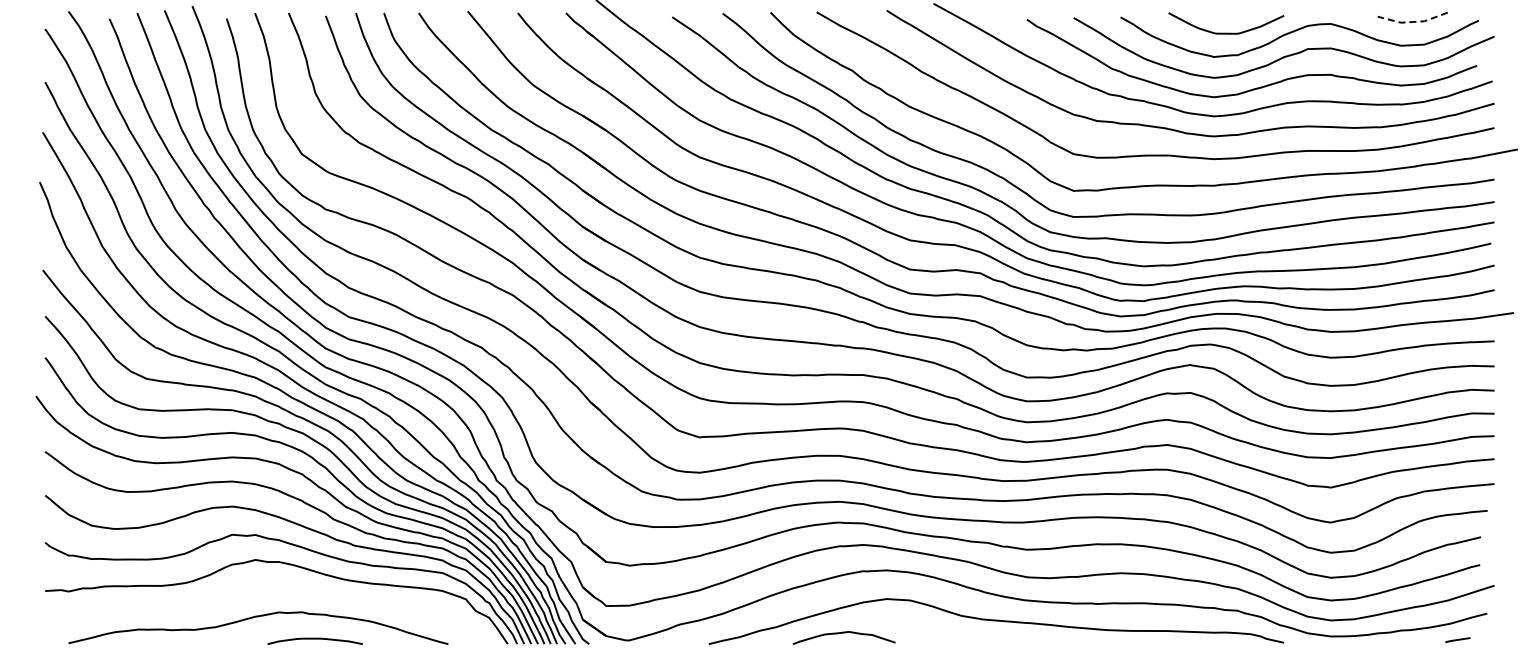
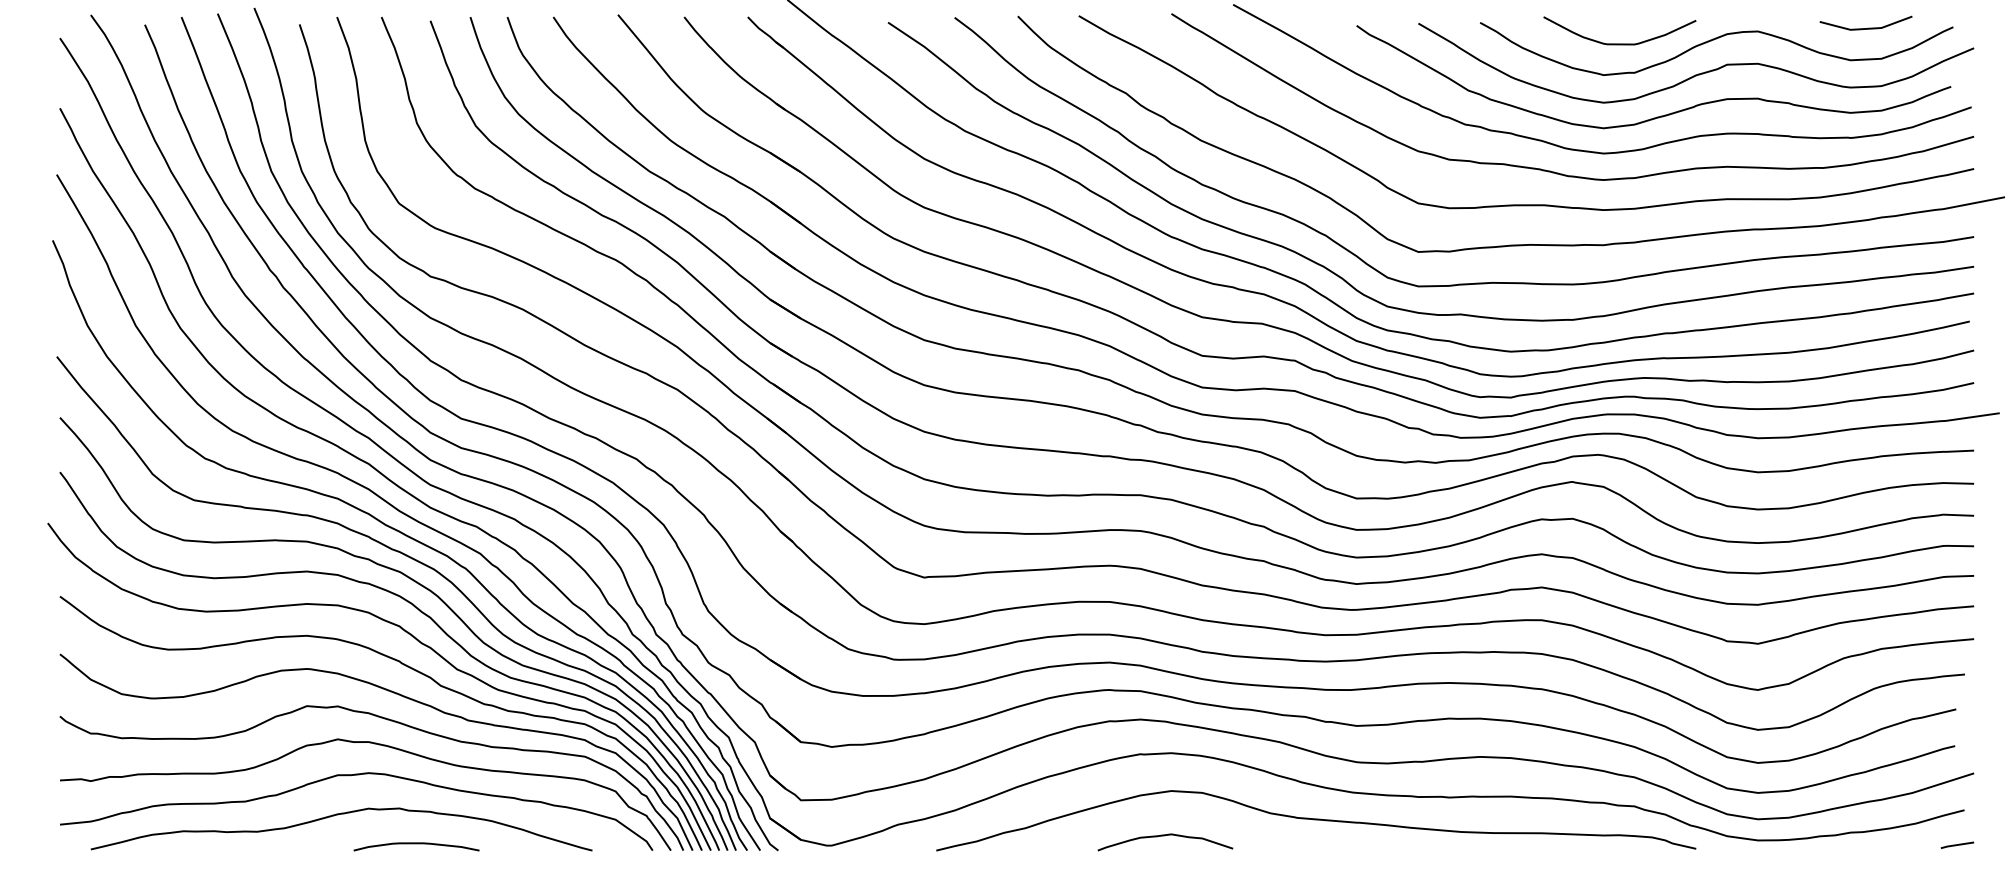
line: (1412, 22) -> (1865, 29), dashed -> solid
curve: (269, 587) -> (356, 775), added
curve: (843, 633) -> (1164, 836), moved
line: (1457, 640) -> (1956, 845), moved

